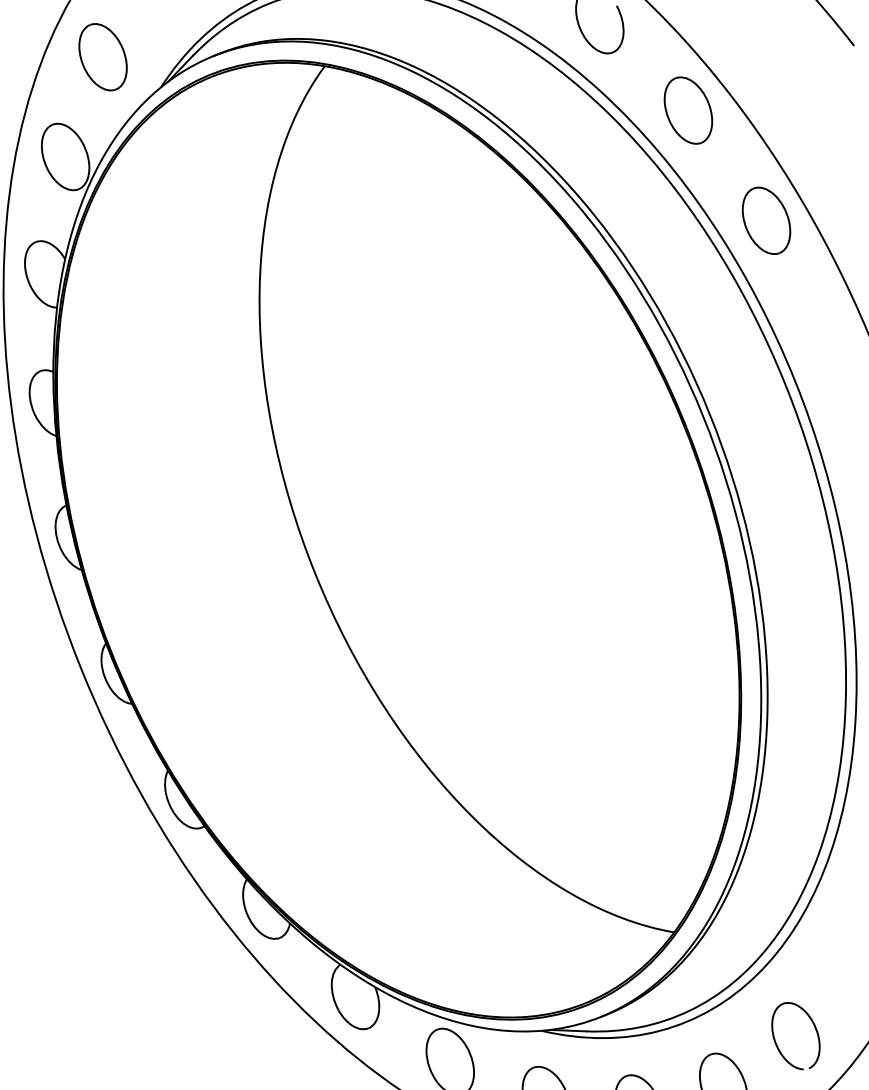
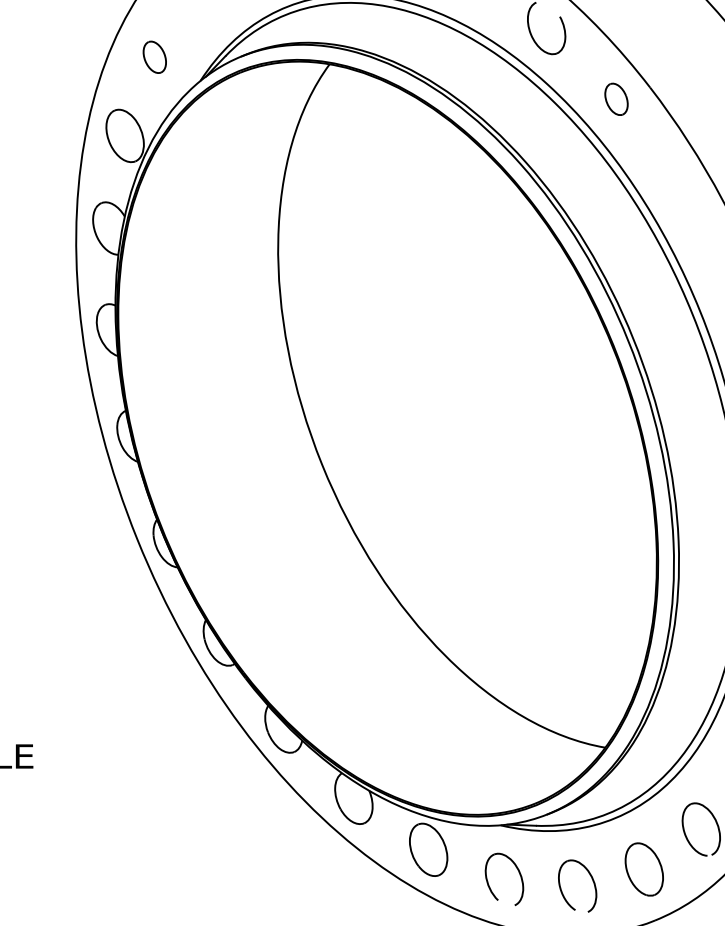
part: (102, 57) -> (154, 57), size x0.6
part: (688, 110) -> (616, 99), size x0.6
part: (765, 221) -> (677, 186), removed

